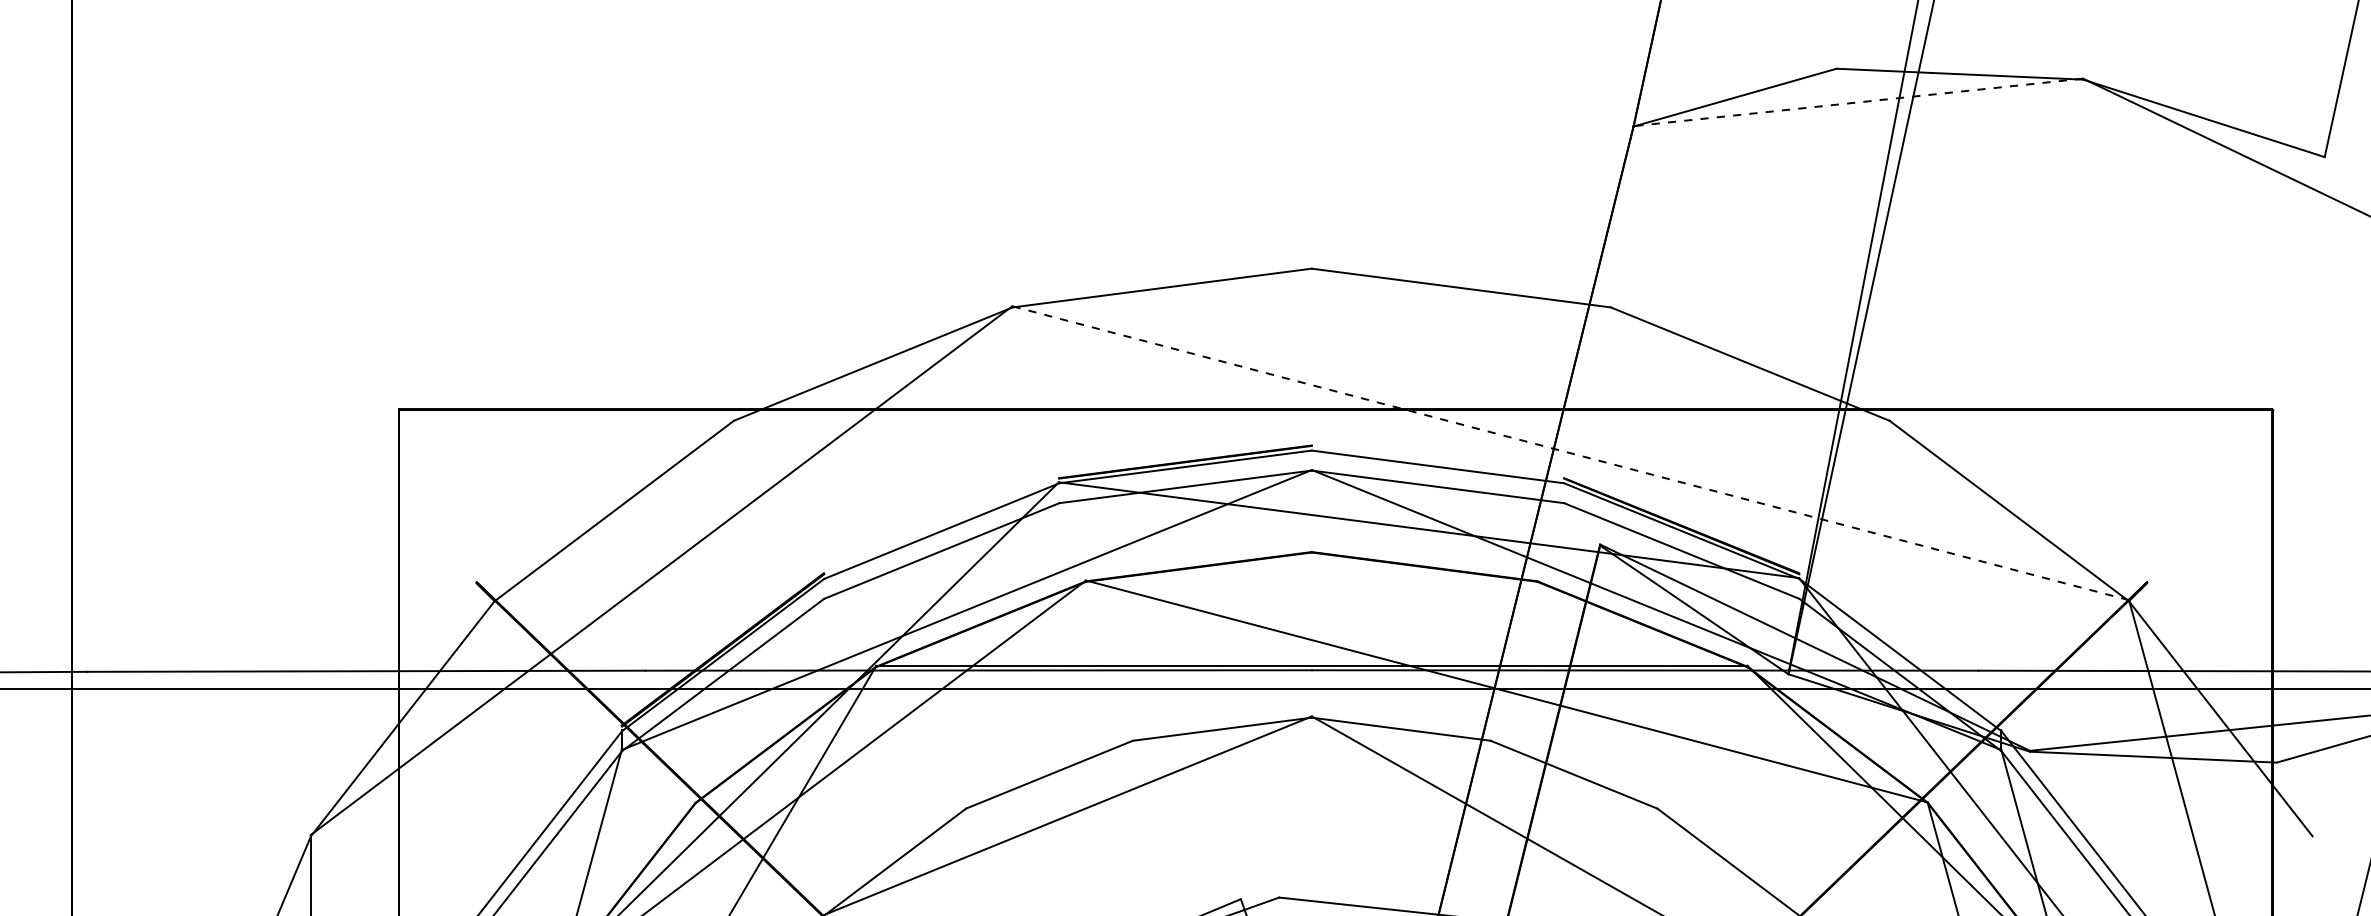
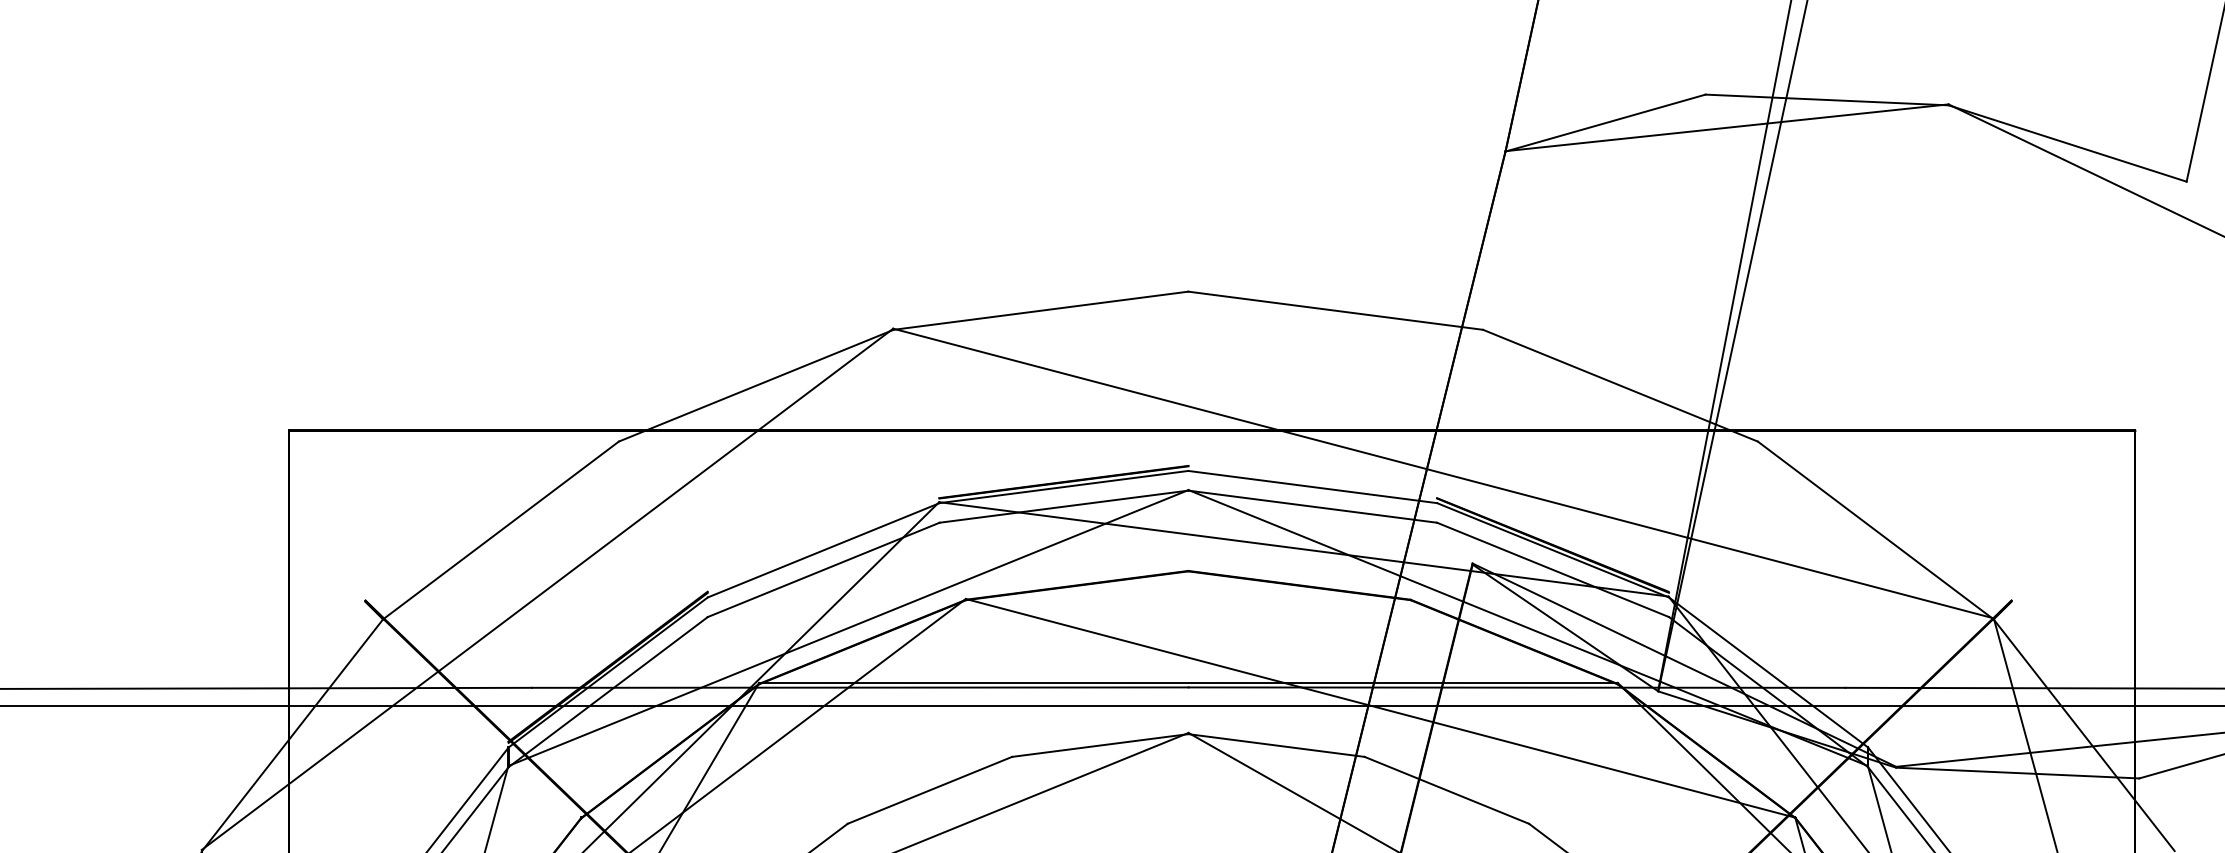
line: (1858, 102) -> (1727, 127), dashed -> solid
line: (1570, 453) -> (1443, 473), dashed -> solid

